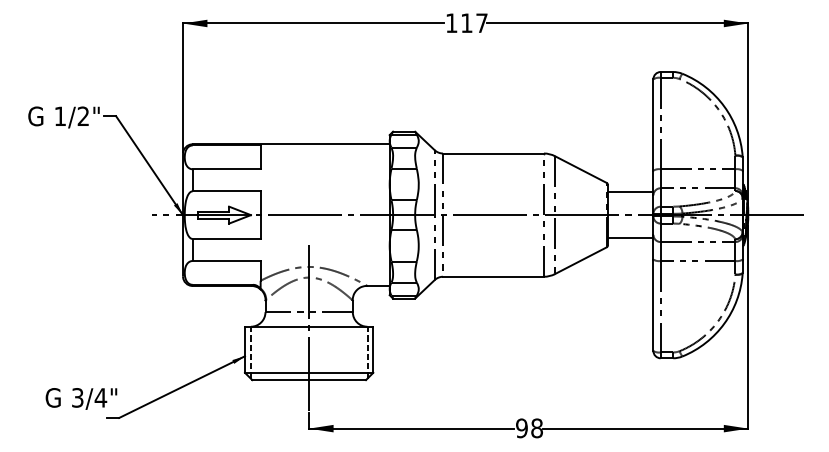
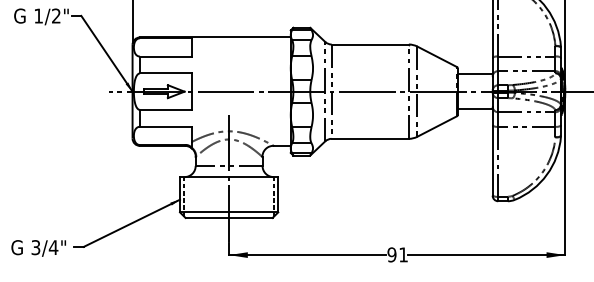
text: (81, 398) -> (38, 248), moved
text: (536, 428) -> (403, 254), 98 -> 91

